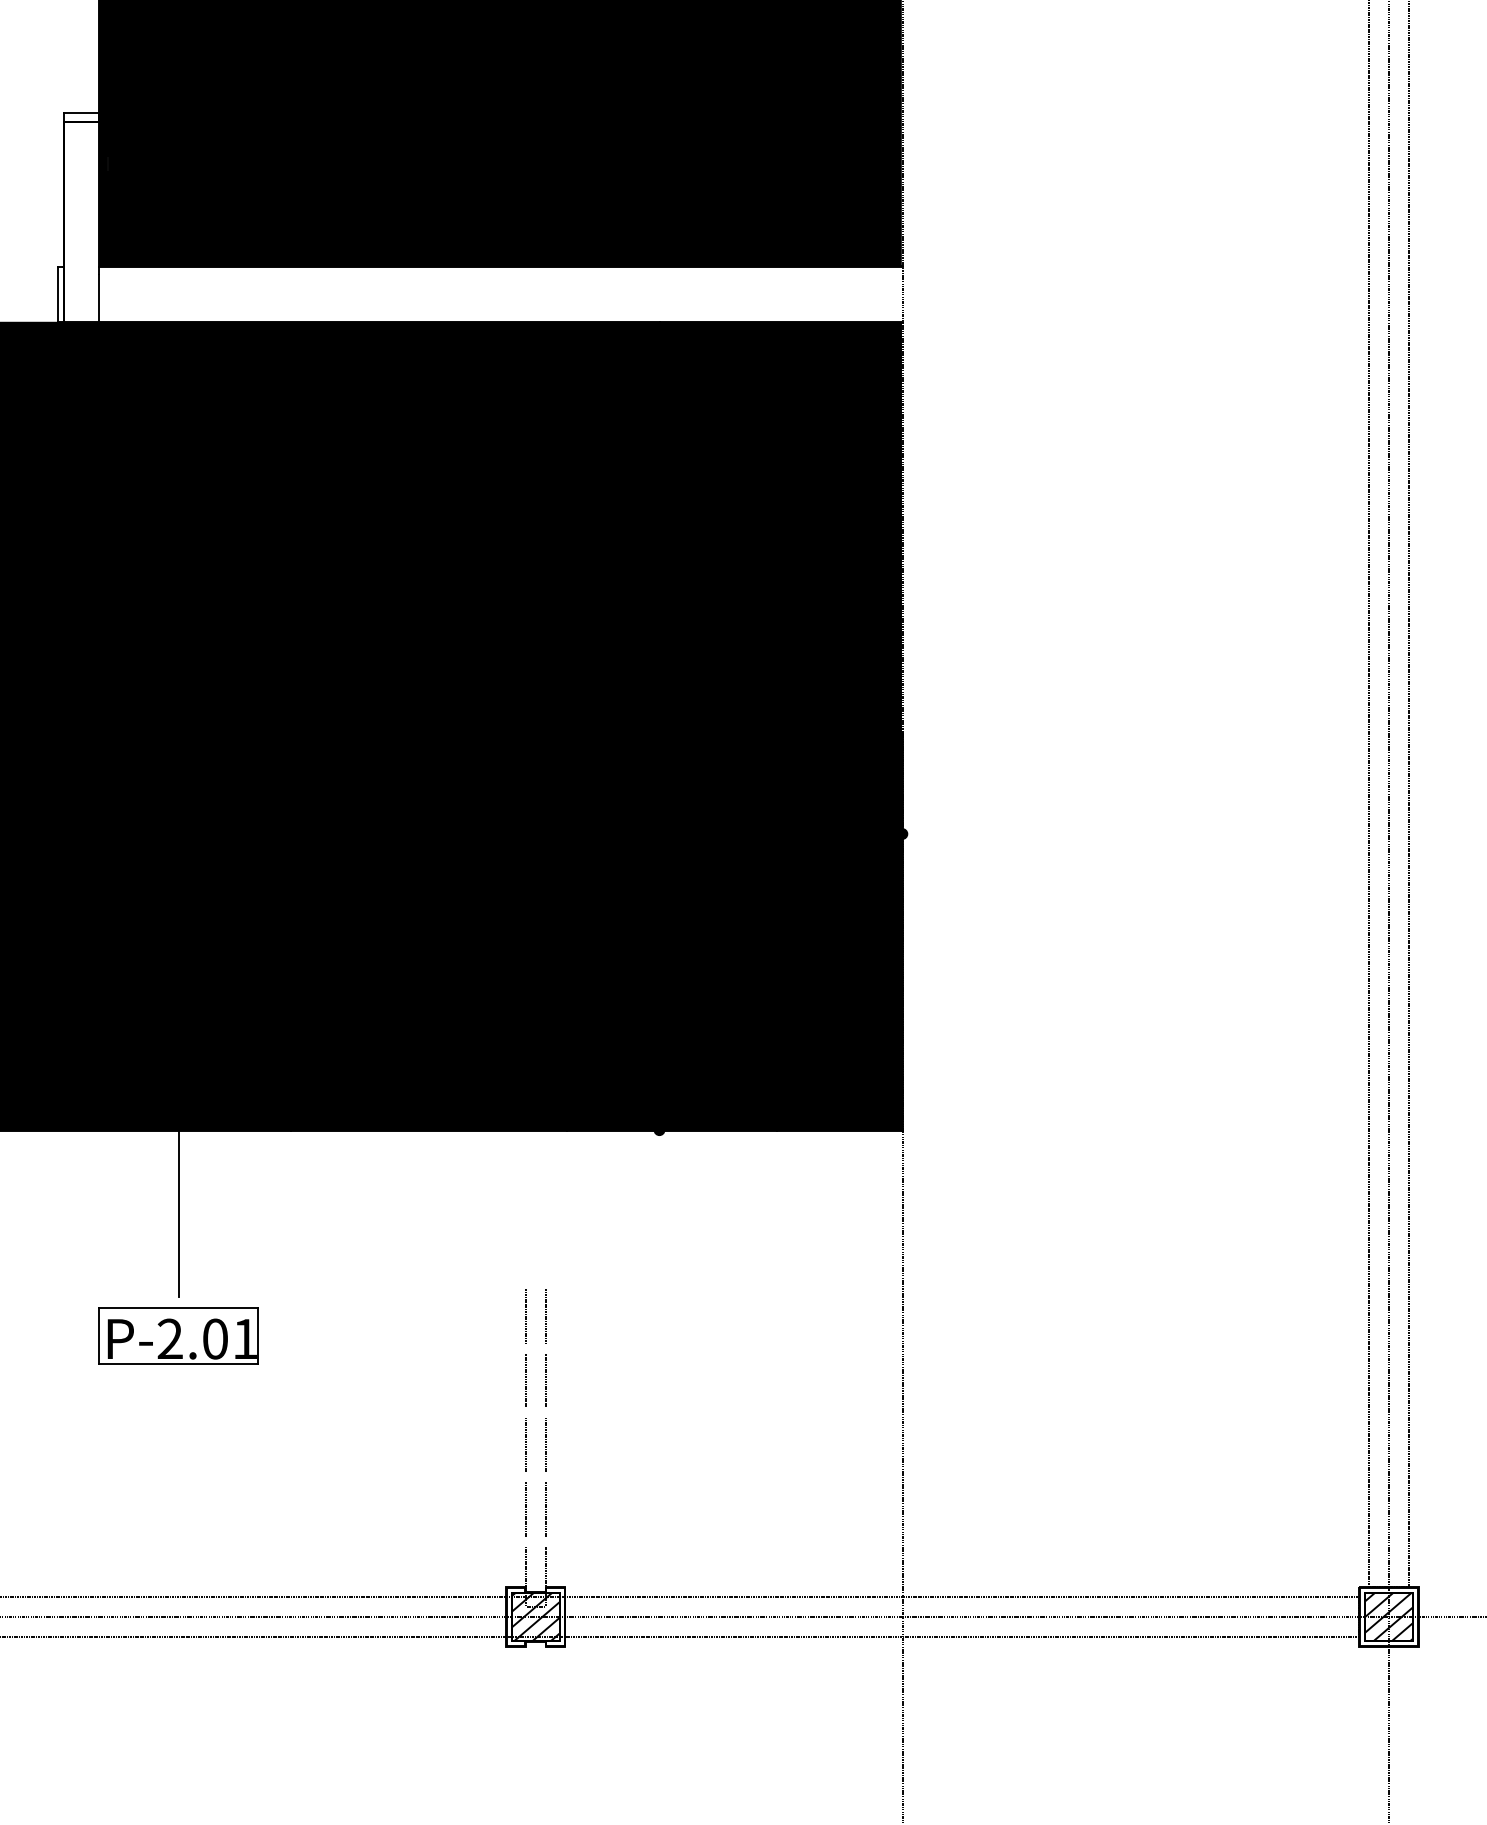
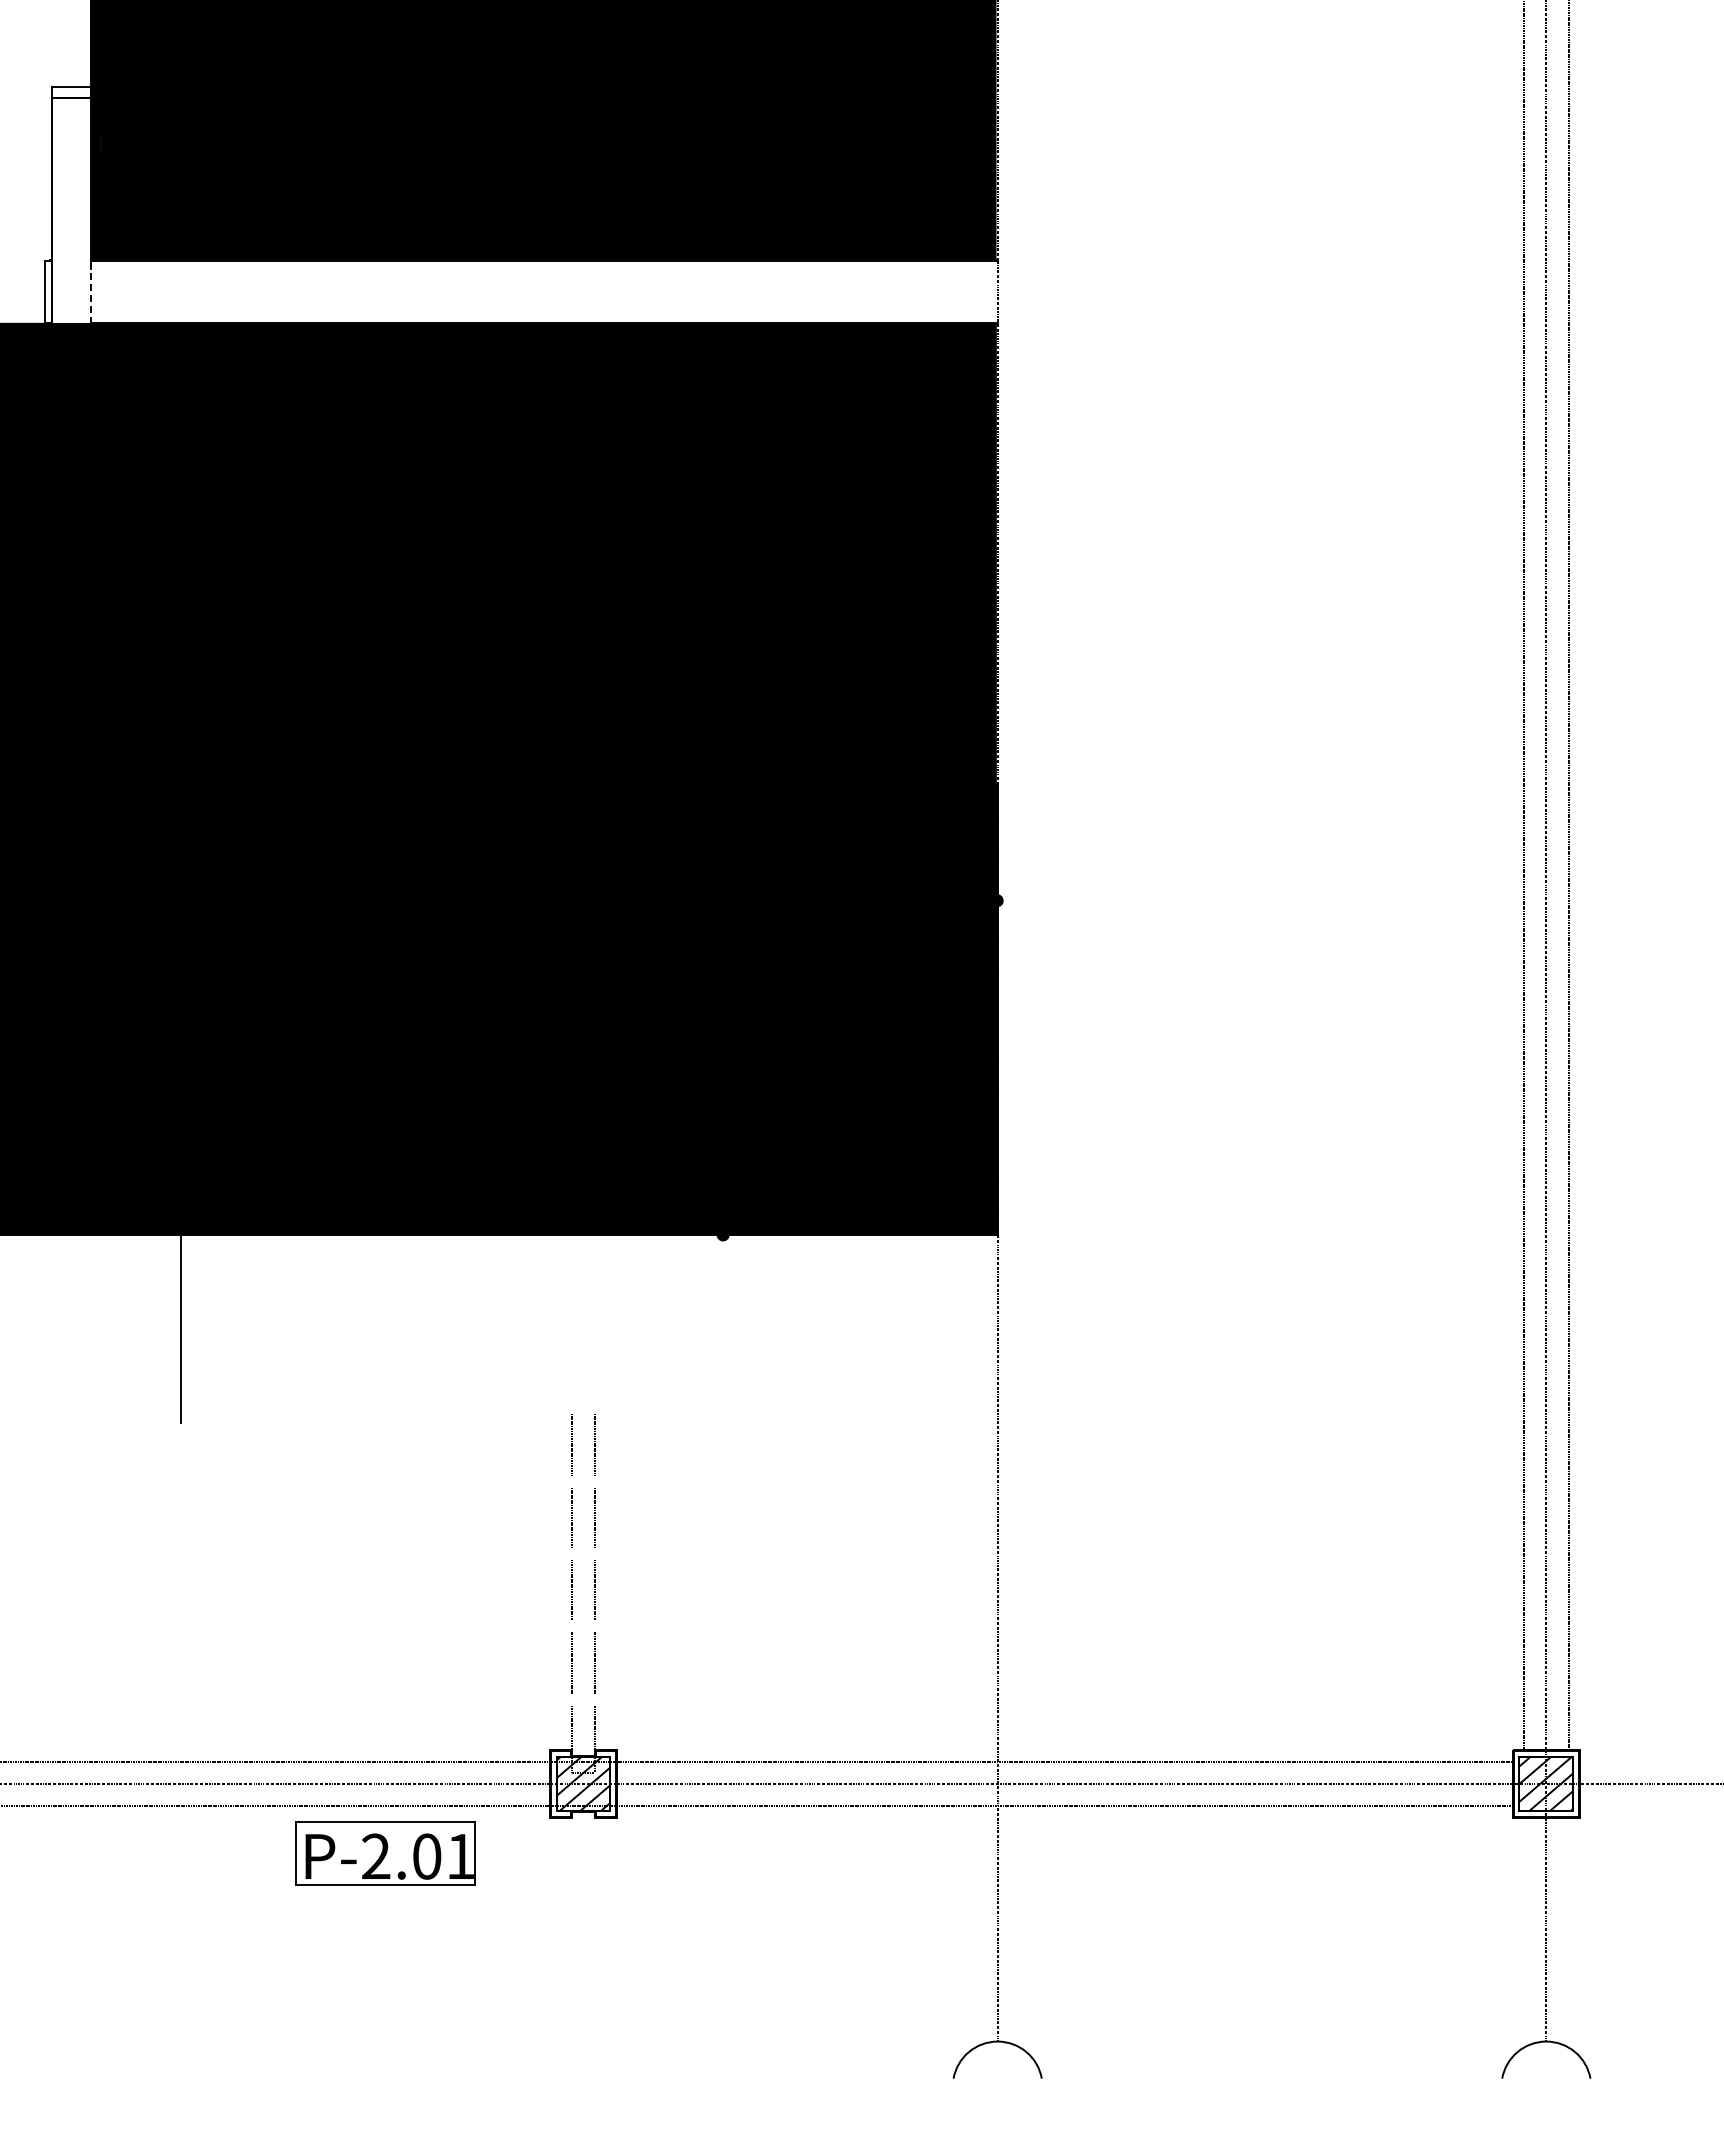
line: (98, 298) -> (90, 296), solid -> dashed
part: (178, 1336) -> (385, 1853), moved

